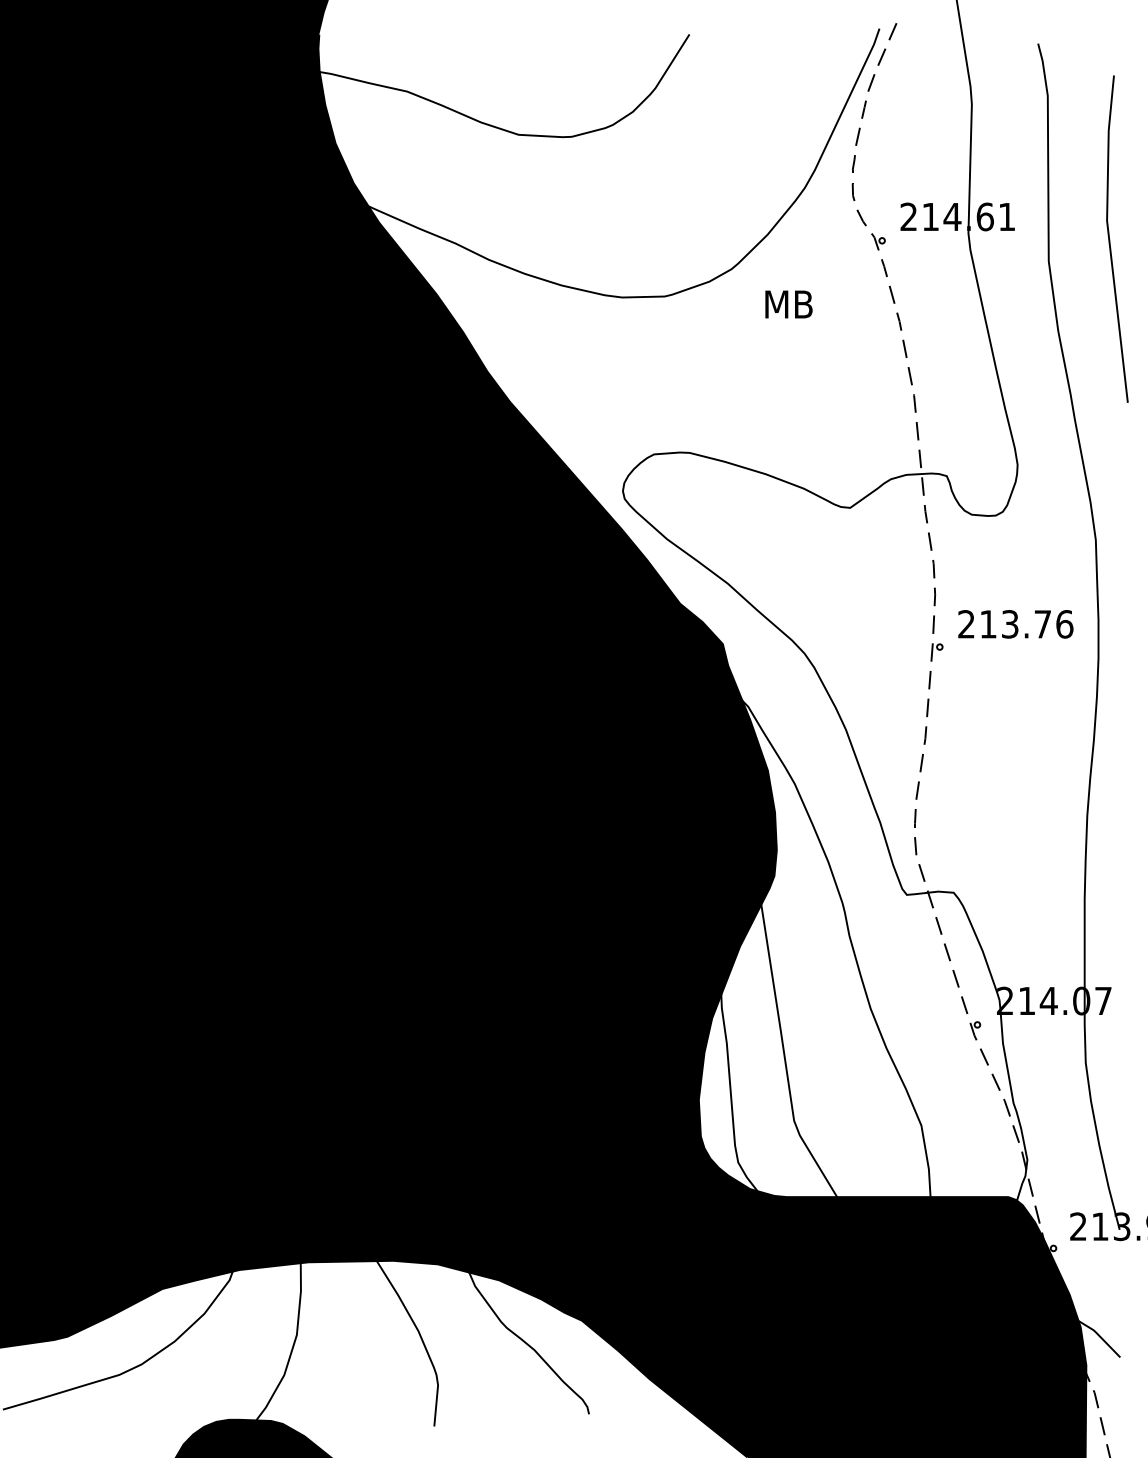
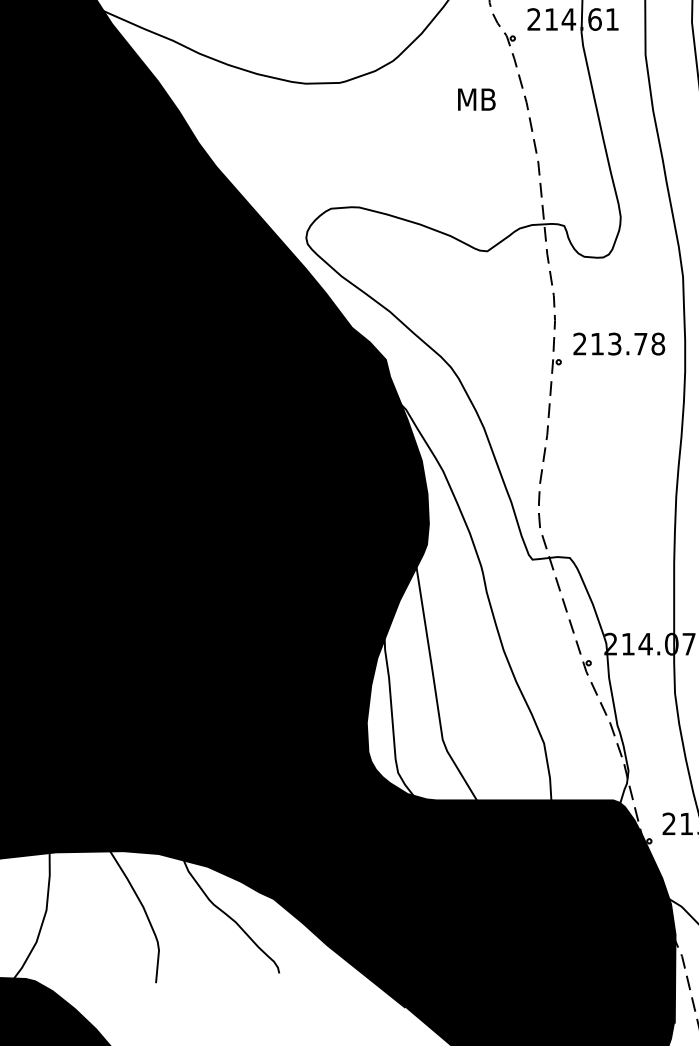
text: (788, 304) -> (476, 99), moved
text: (1064, 624) -> (658, 344), 213.76 -> 213.78

